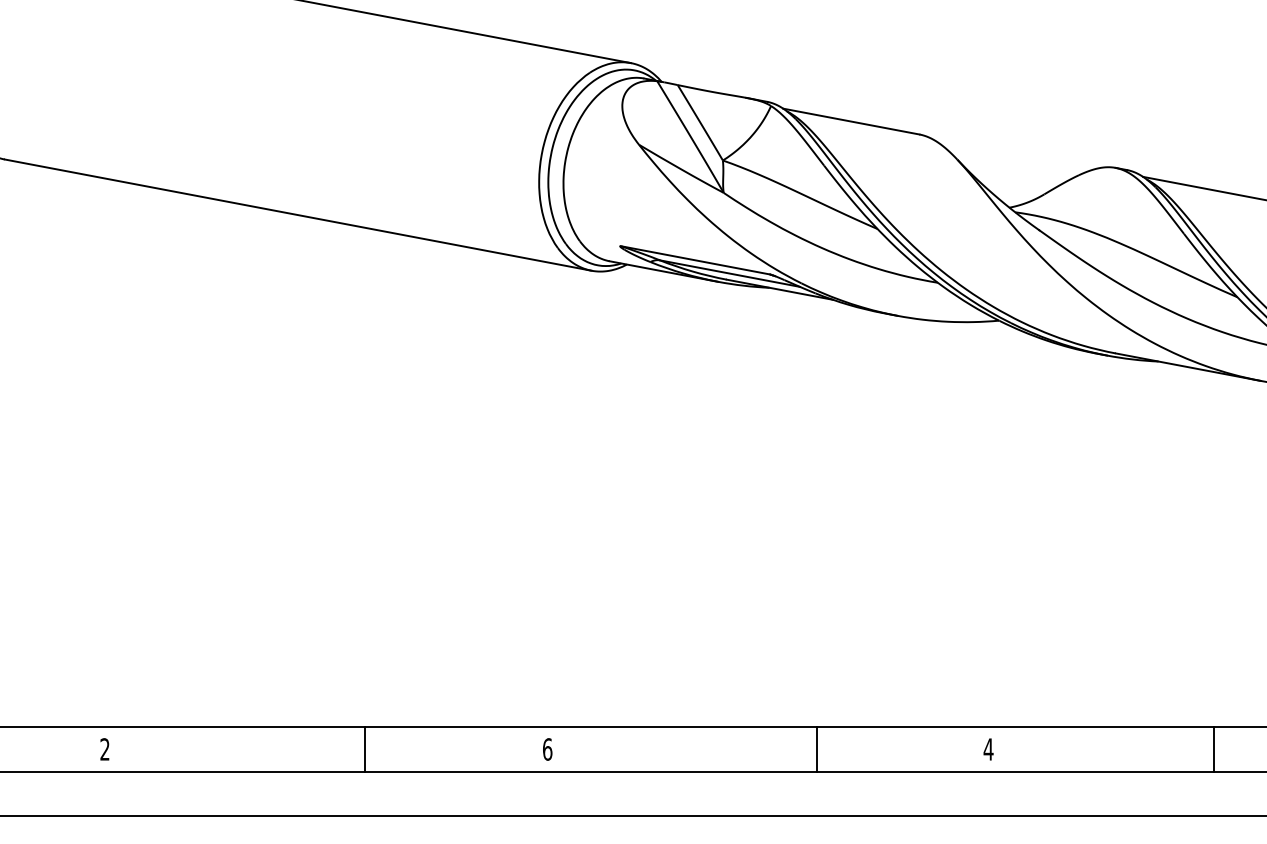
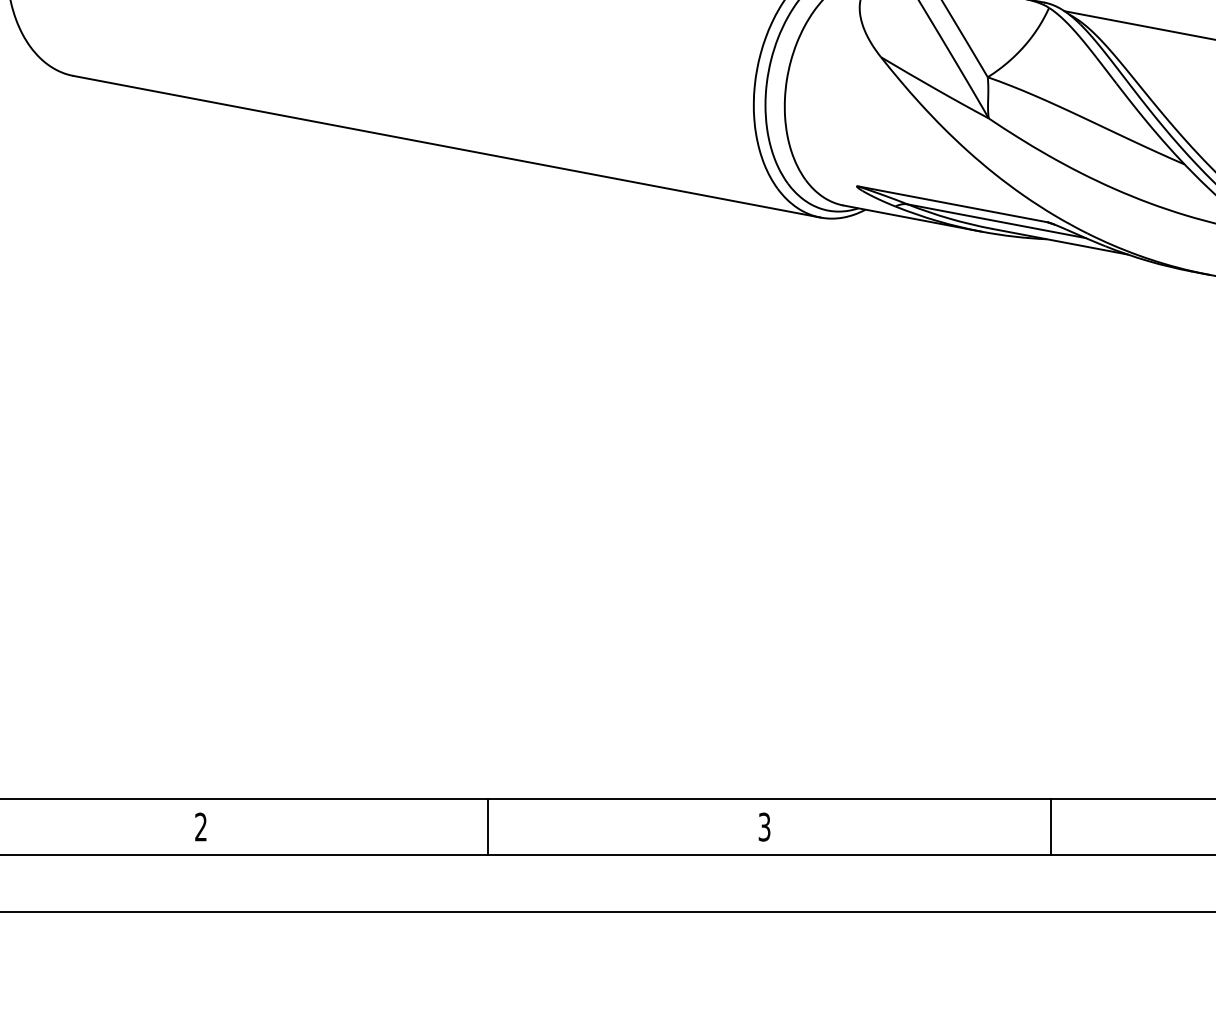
line: (364, 749) -> (488, 827), moved
text: (547, 749) -> (764, 827), 6 -> 3
line: (817, 749) -> (1050, 827), moved

